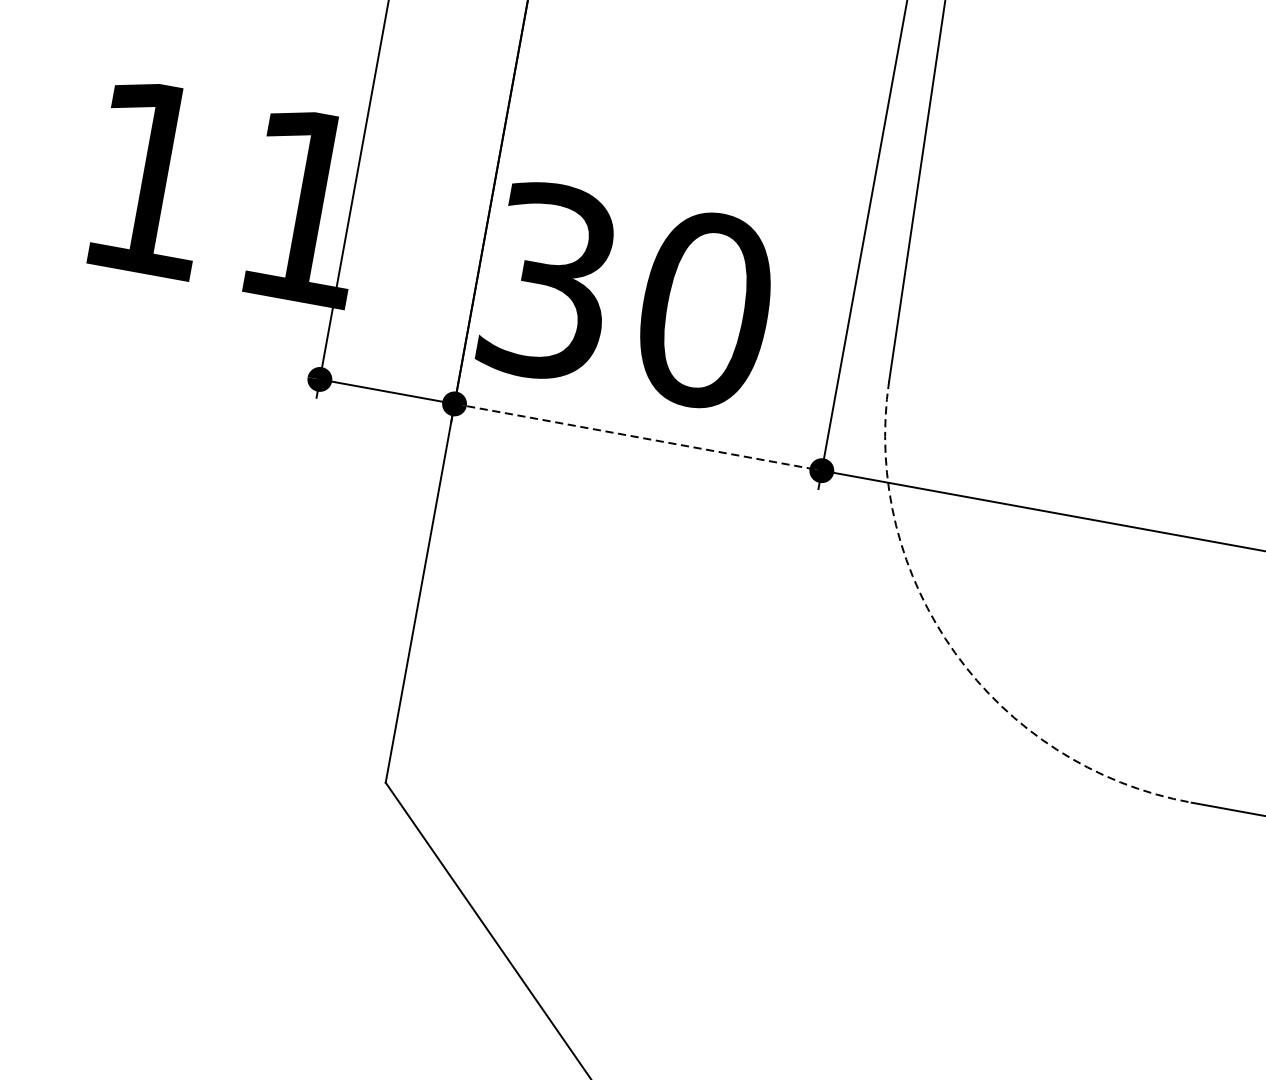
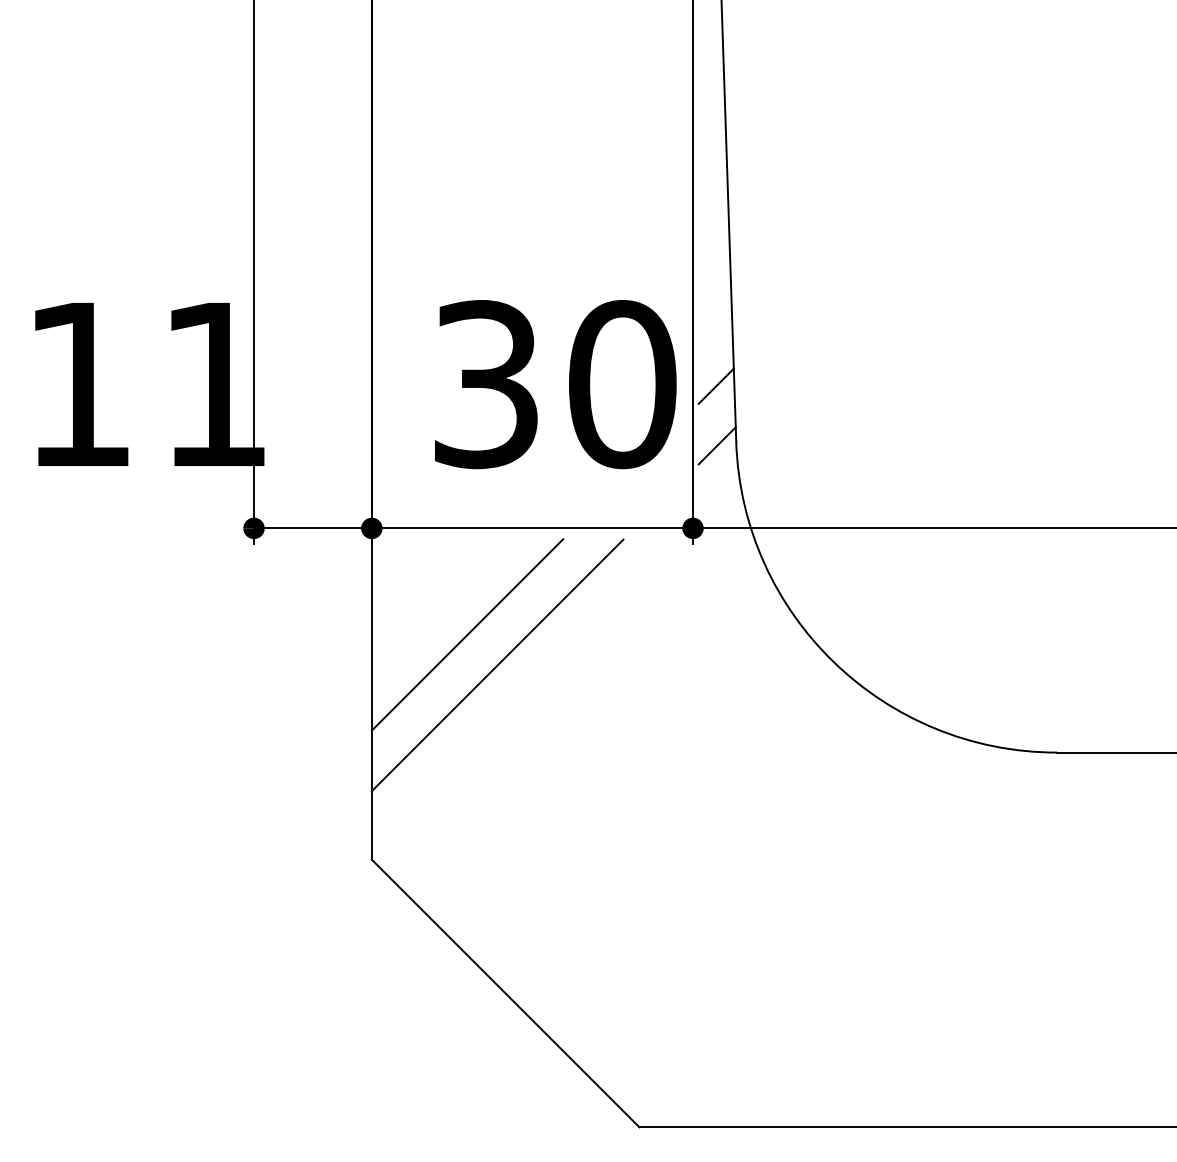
text: (628, 296) -> (555, 384), moved
line: (877, 311) -> (715, 385), added
line: (865, 380) -> (716, 445), added
line: (638, 437) -> (532, 528), dashed -> solid
line: (541, 545) -> (467, 634), added
line: (569, 586) -> (497, 665), added
arc: (954, 653) -> (833, 662), dashed -> solid

